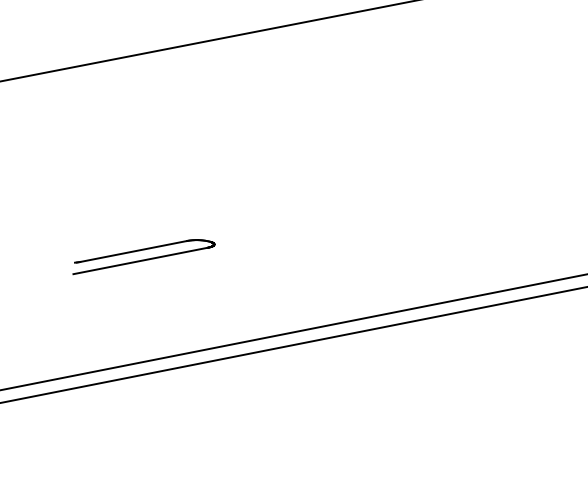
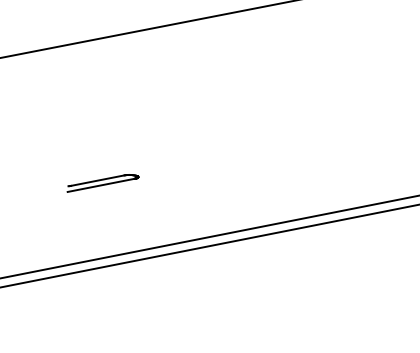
part: (143, 257) -> (102, 183), size x0.7

